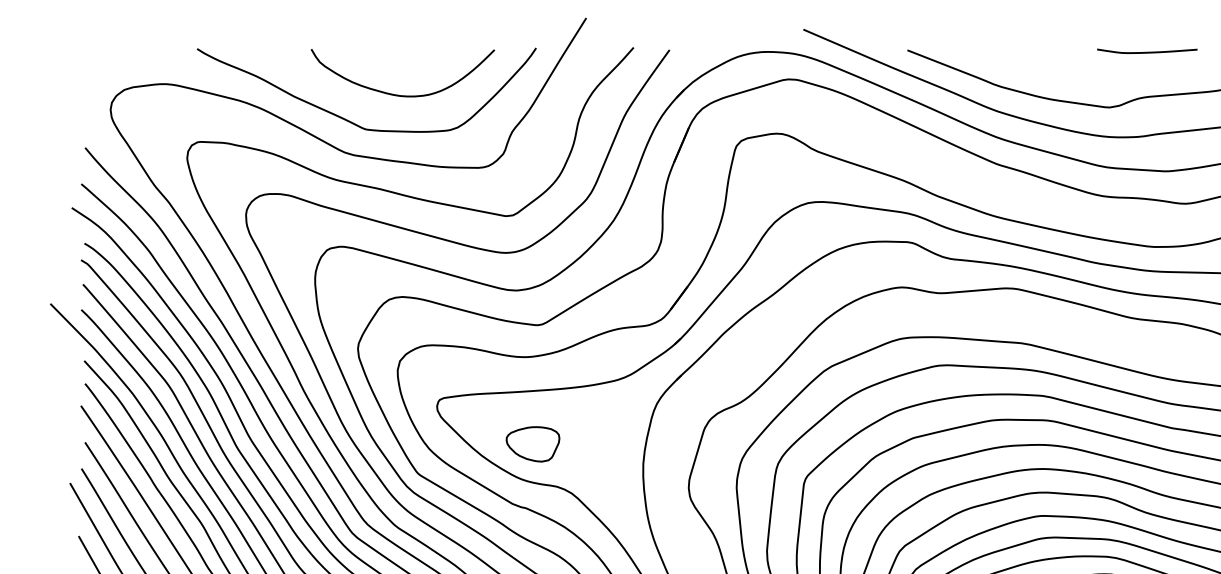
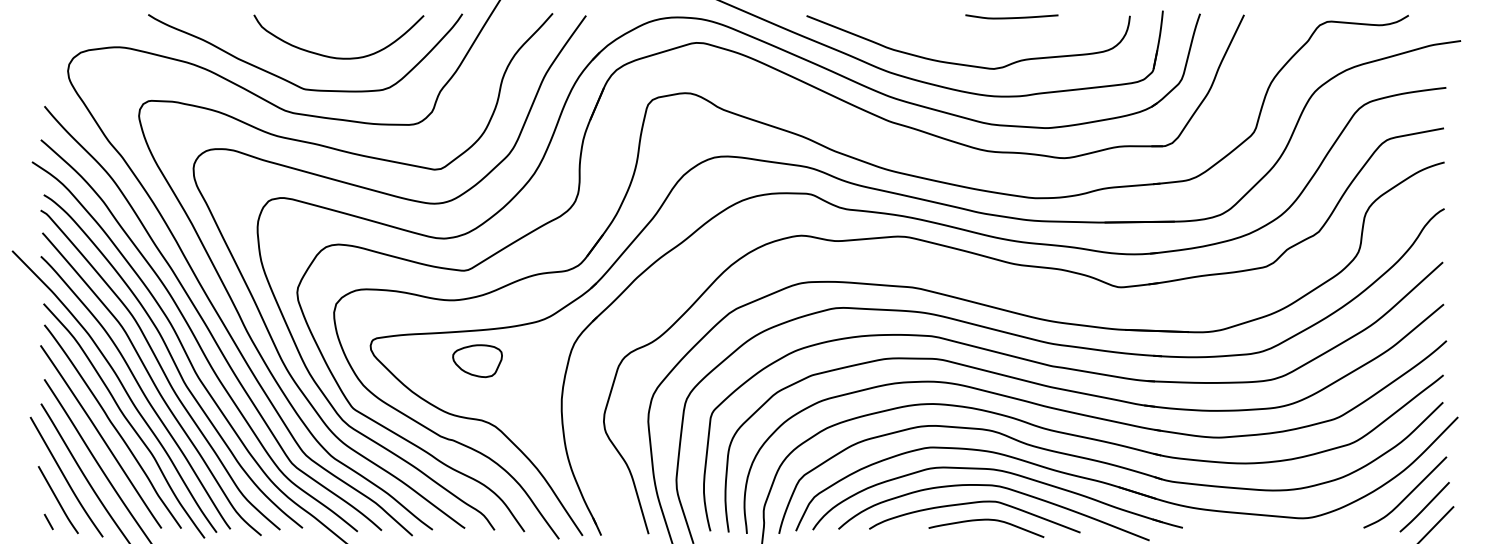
curve: (1146, 51) -> (1011, 17), moved
part: (532, 444) -> (477, 361), moved

